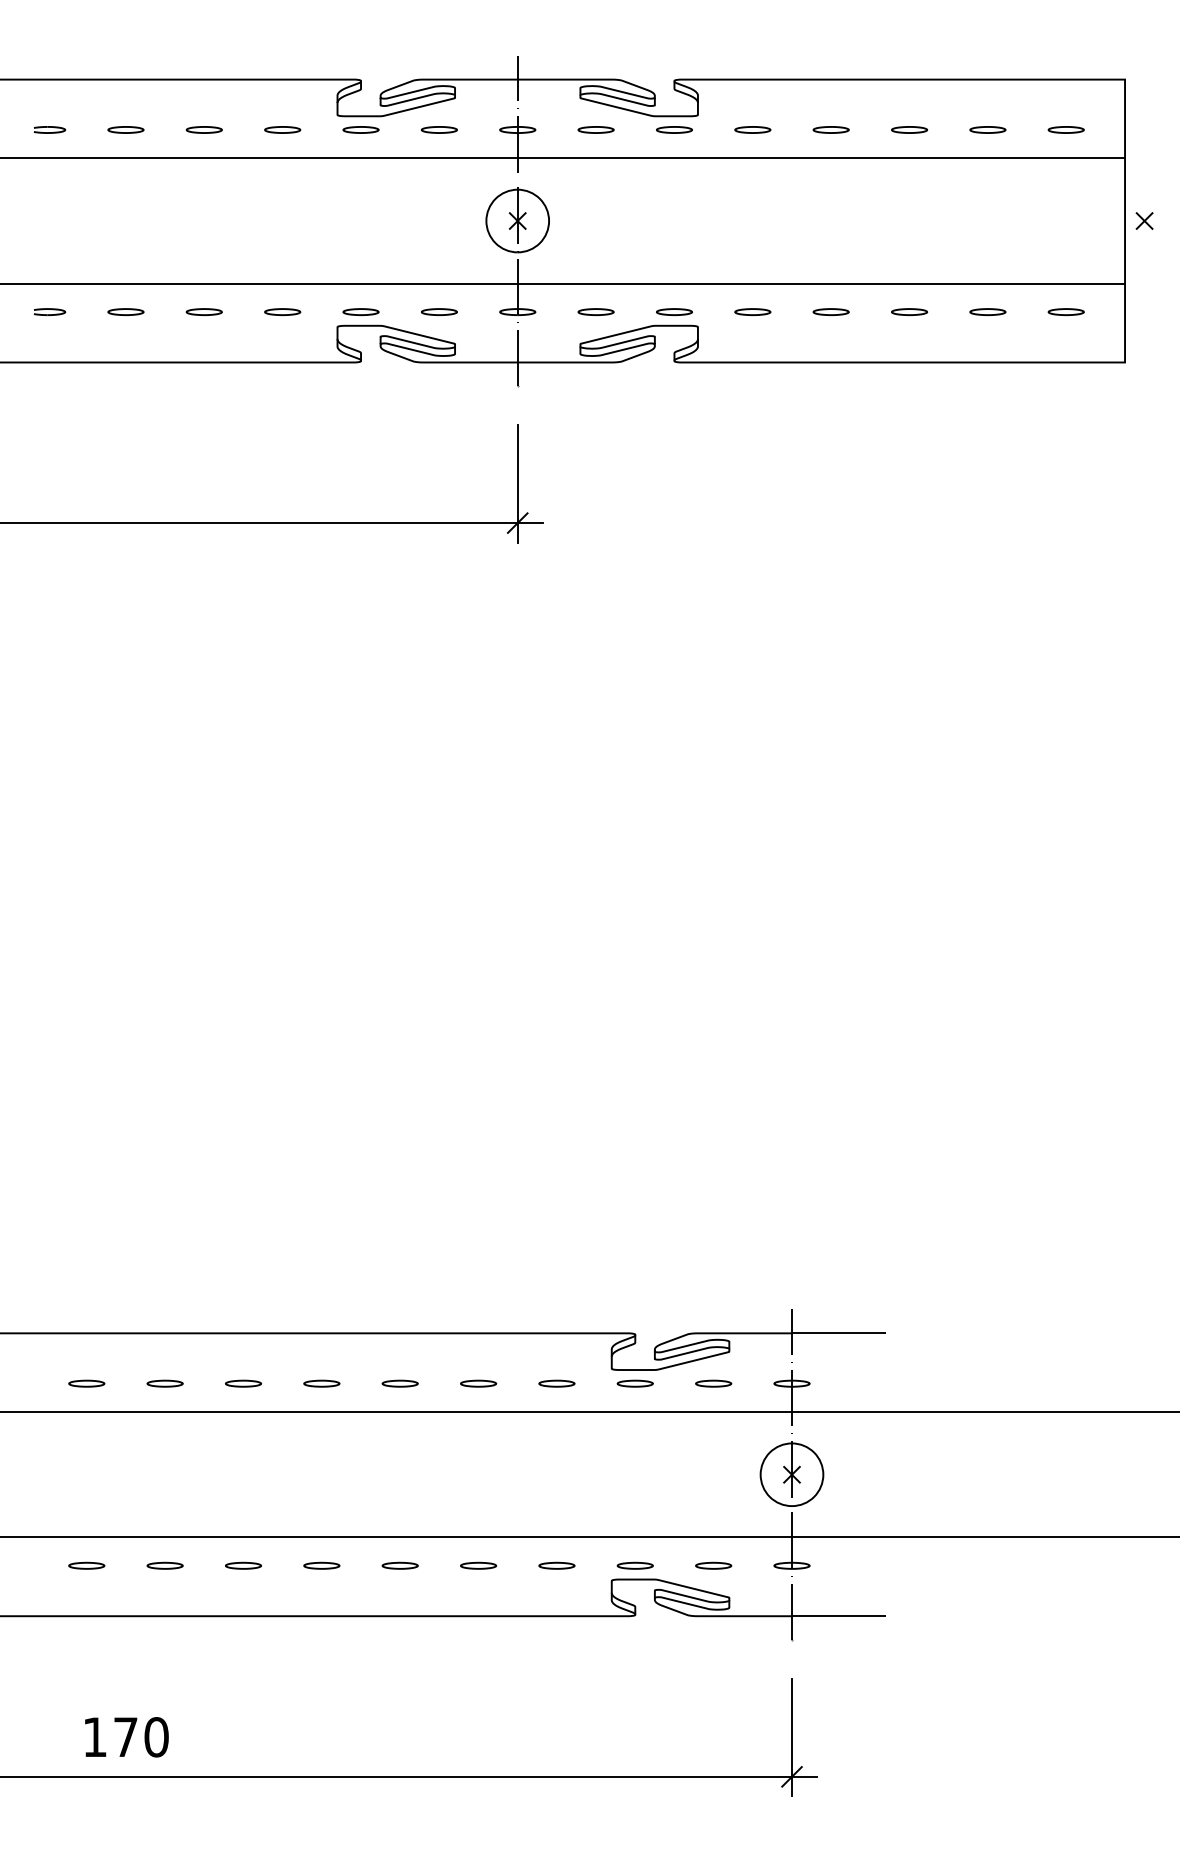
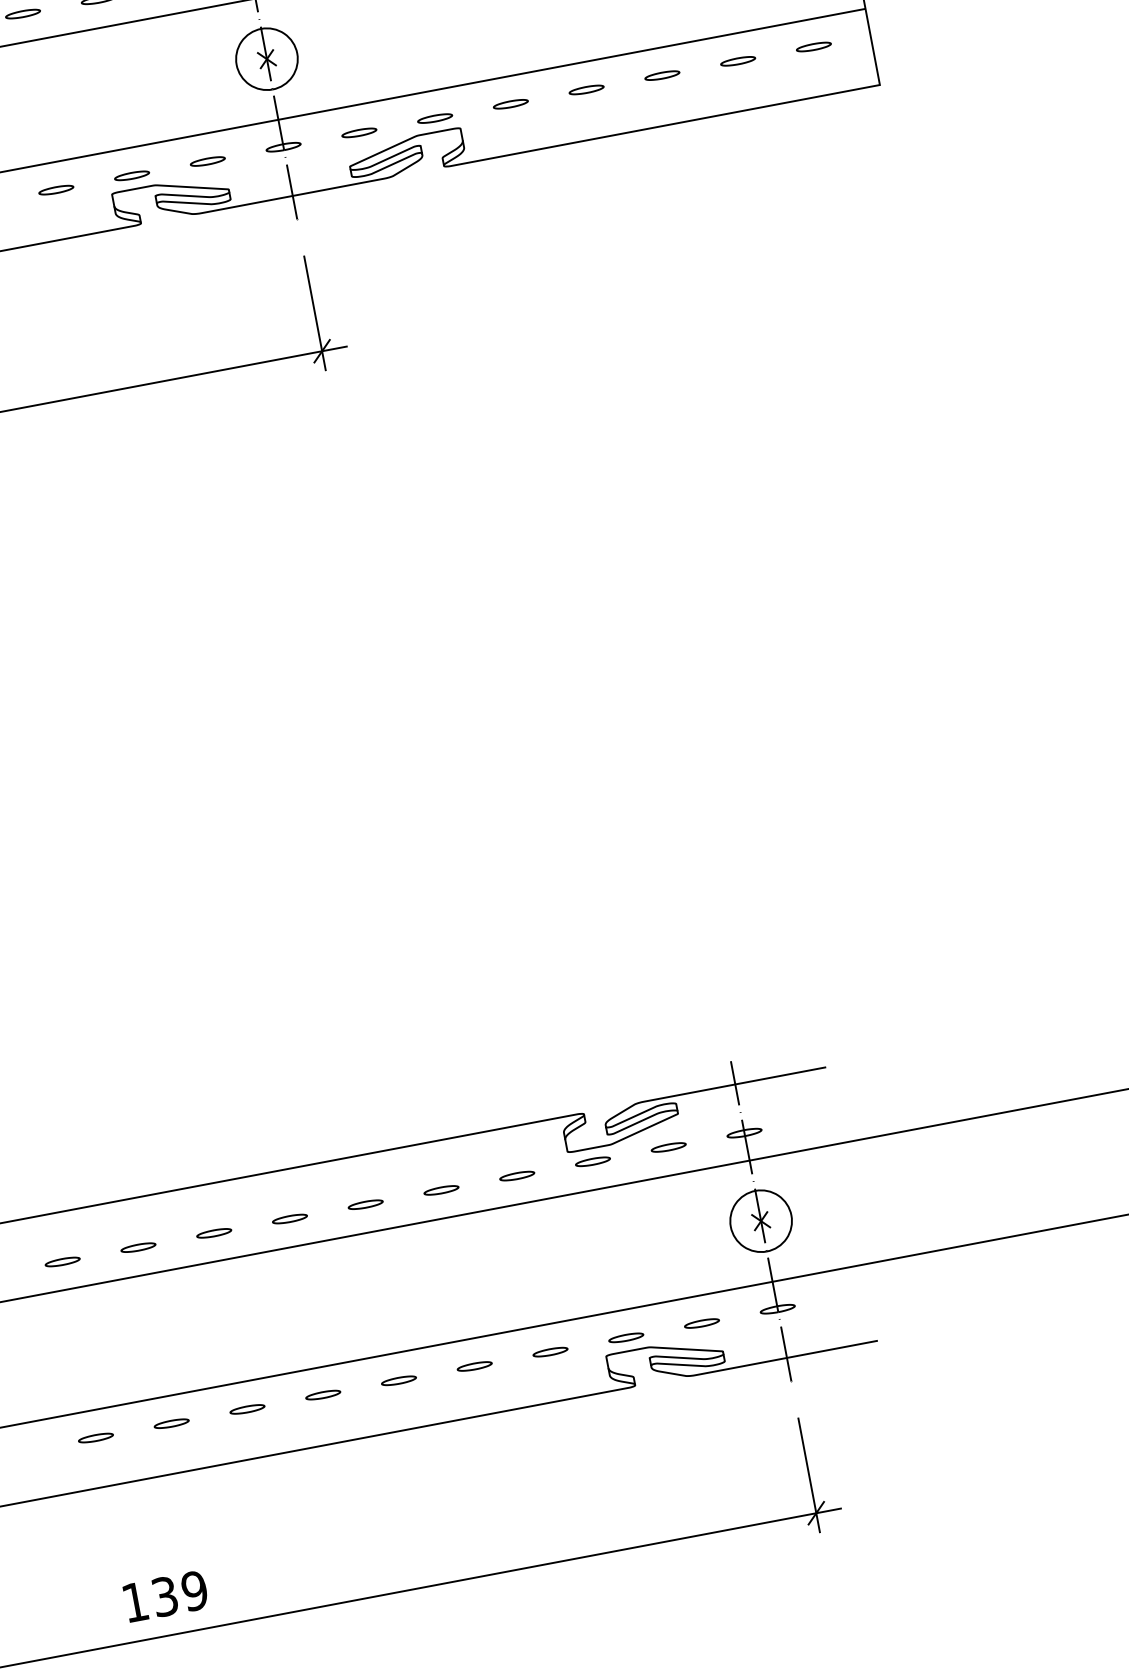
text: (141, 1737) -> (180, 1594), 170 -> 139

